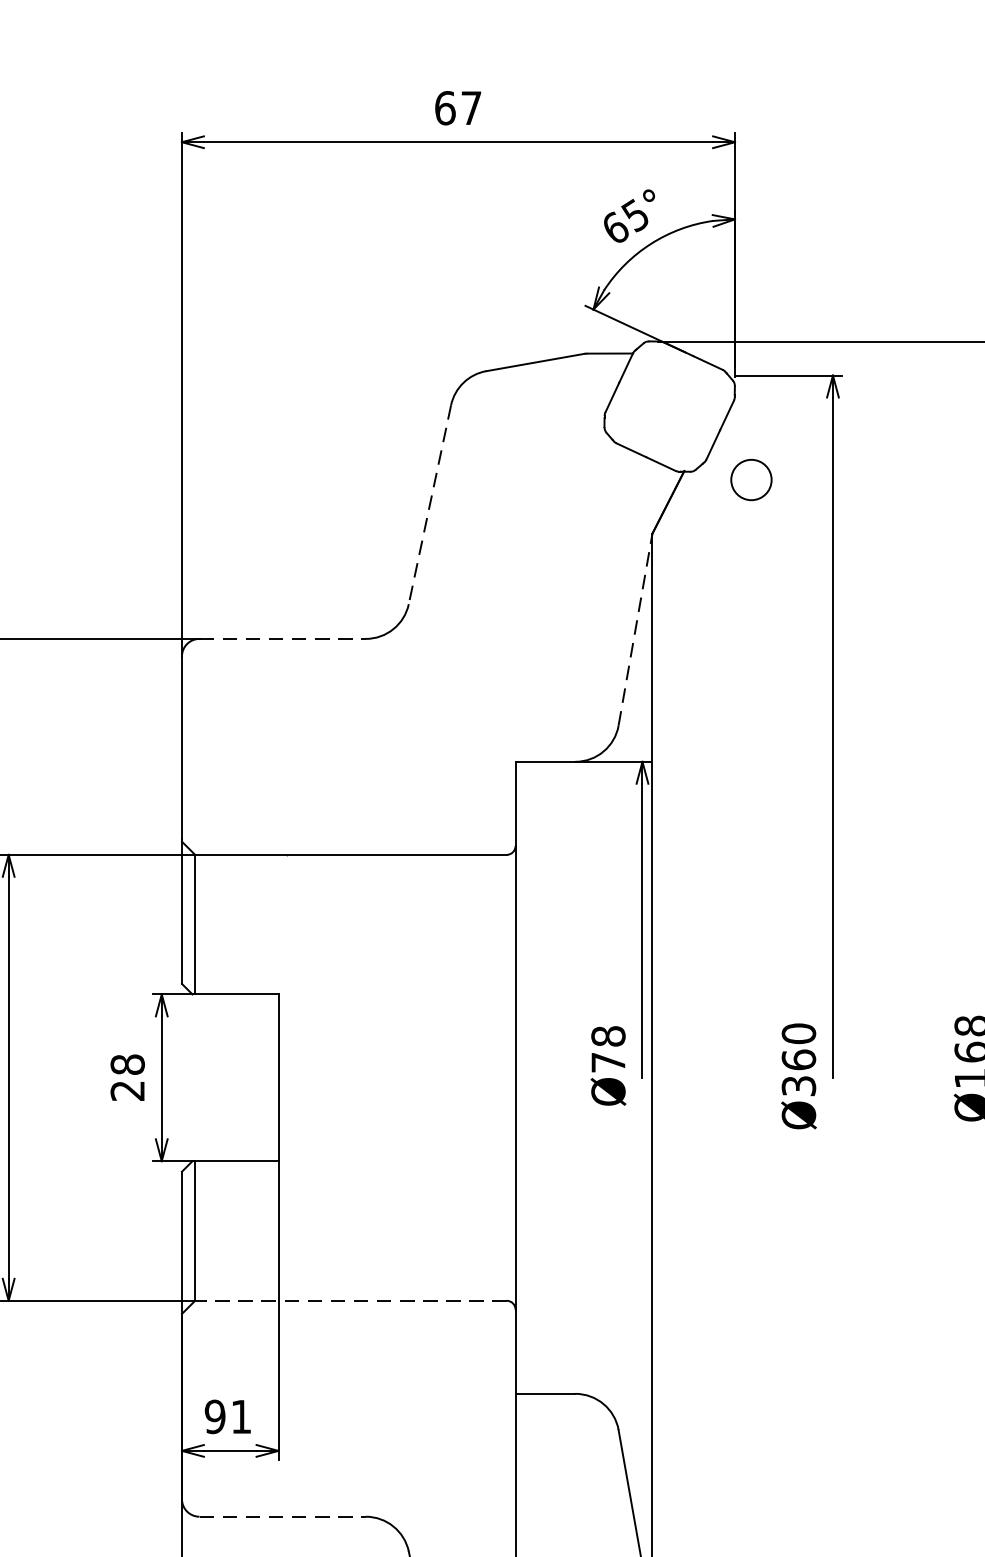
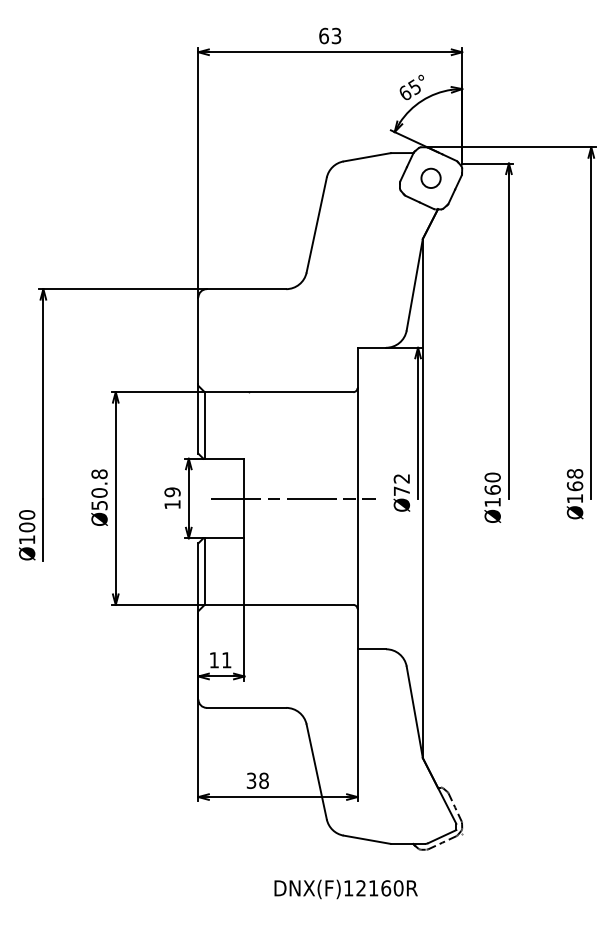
text: (471, 107) -> (336, 35), 67 -> 63
circle: (750, 478) -> (430, 177), moved
line: (429, 505) -> (316, 225), dashed -> solid
line: (634, 629) -> (414, 284), dashed -> solid
line: (282, 639) -> (246, 289), dashed -> solid
text: (607, 1035) -> (401, 478), Ø78 -> Ø72
text: (127, 1077) -> (172, 498), 28 -> 19
line: (381, 1077) -> (293, 498), added
text: (798, 1086) -> (492, 502), Ø360 -> Ø160
line: (349, 1299) -> (278, 604), dashed -> solid
text: (215, 1417) -> (214, 660), 91 -> 11
line: (282, 1515) -> (246, 707), dashed -> solid

